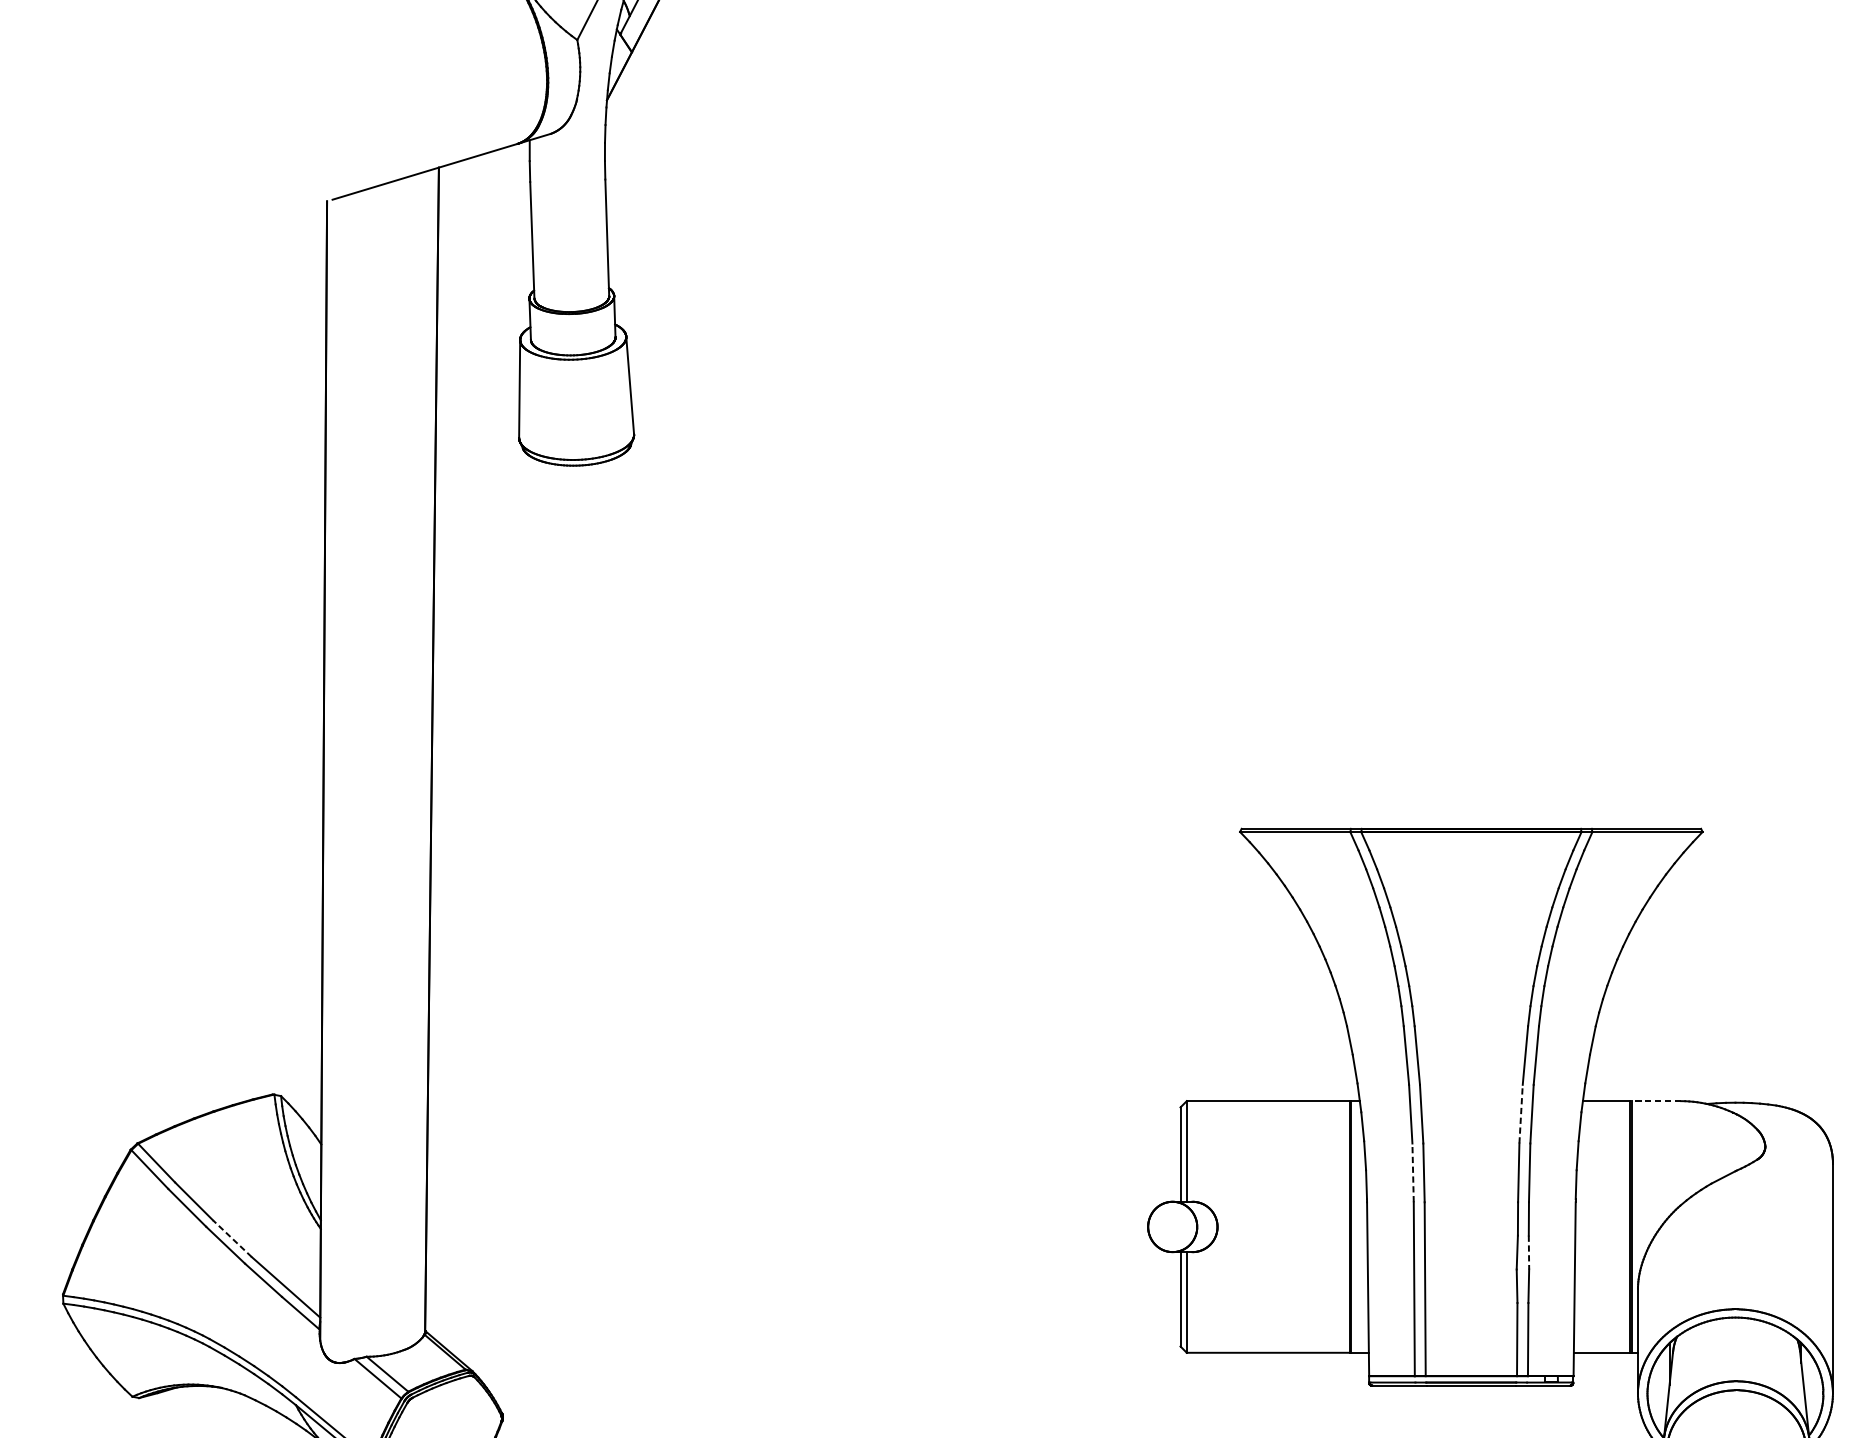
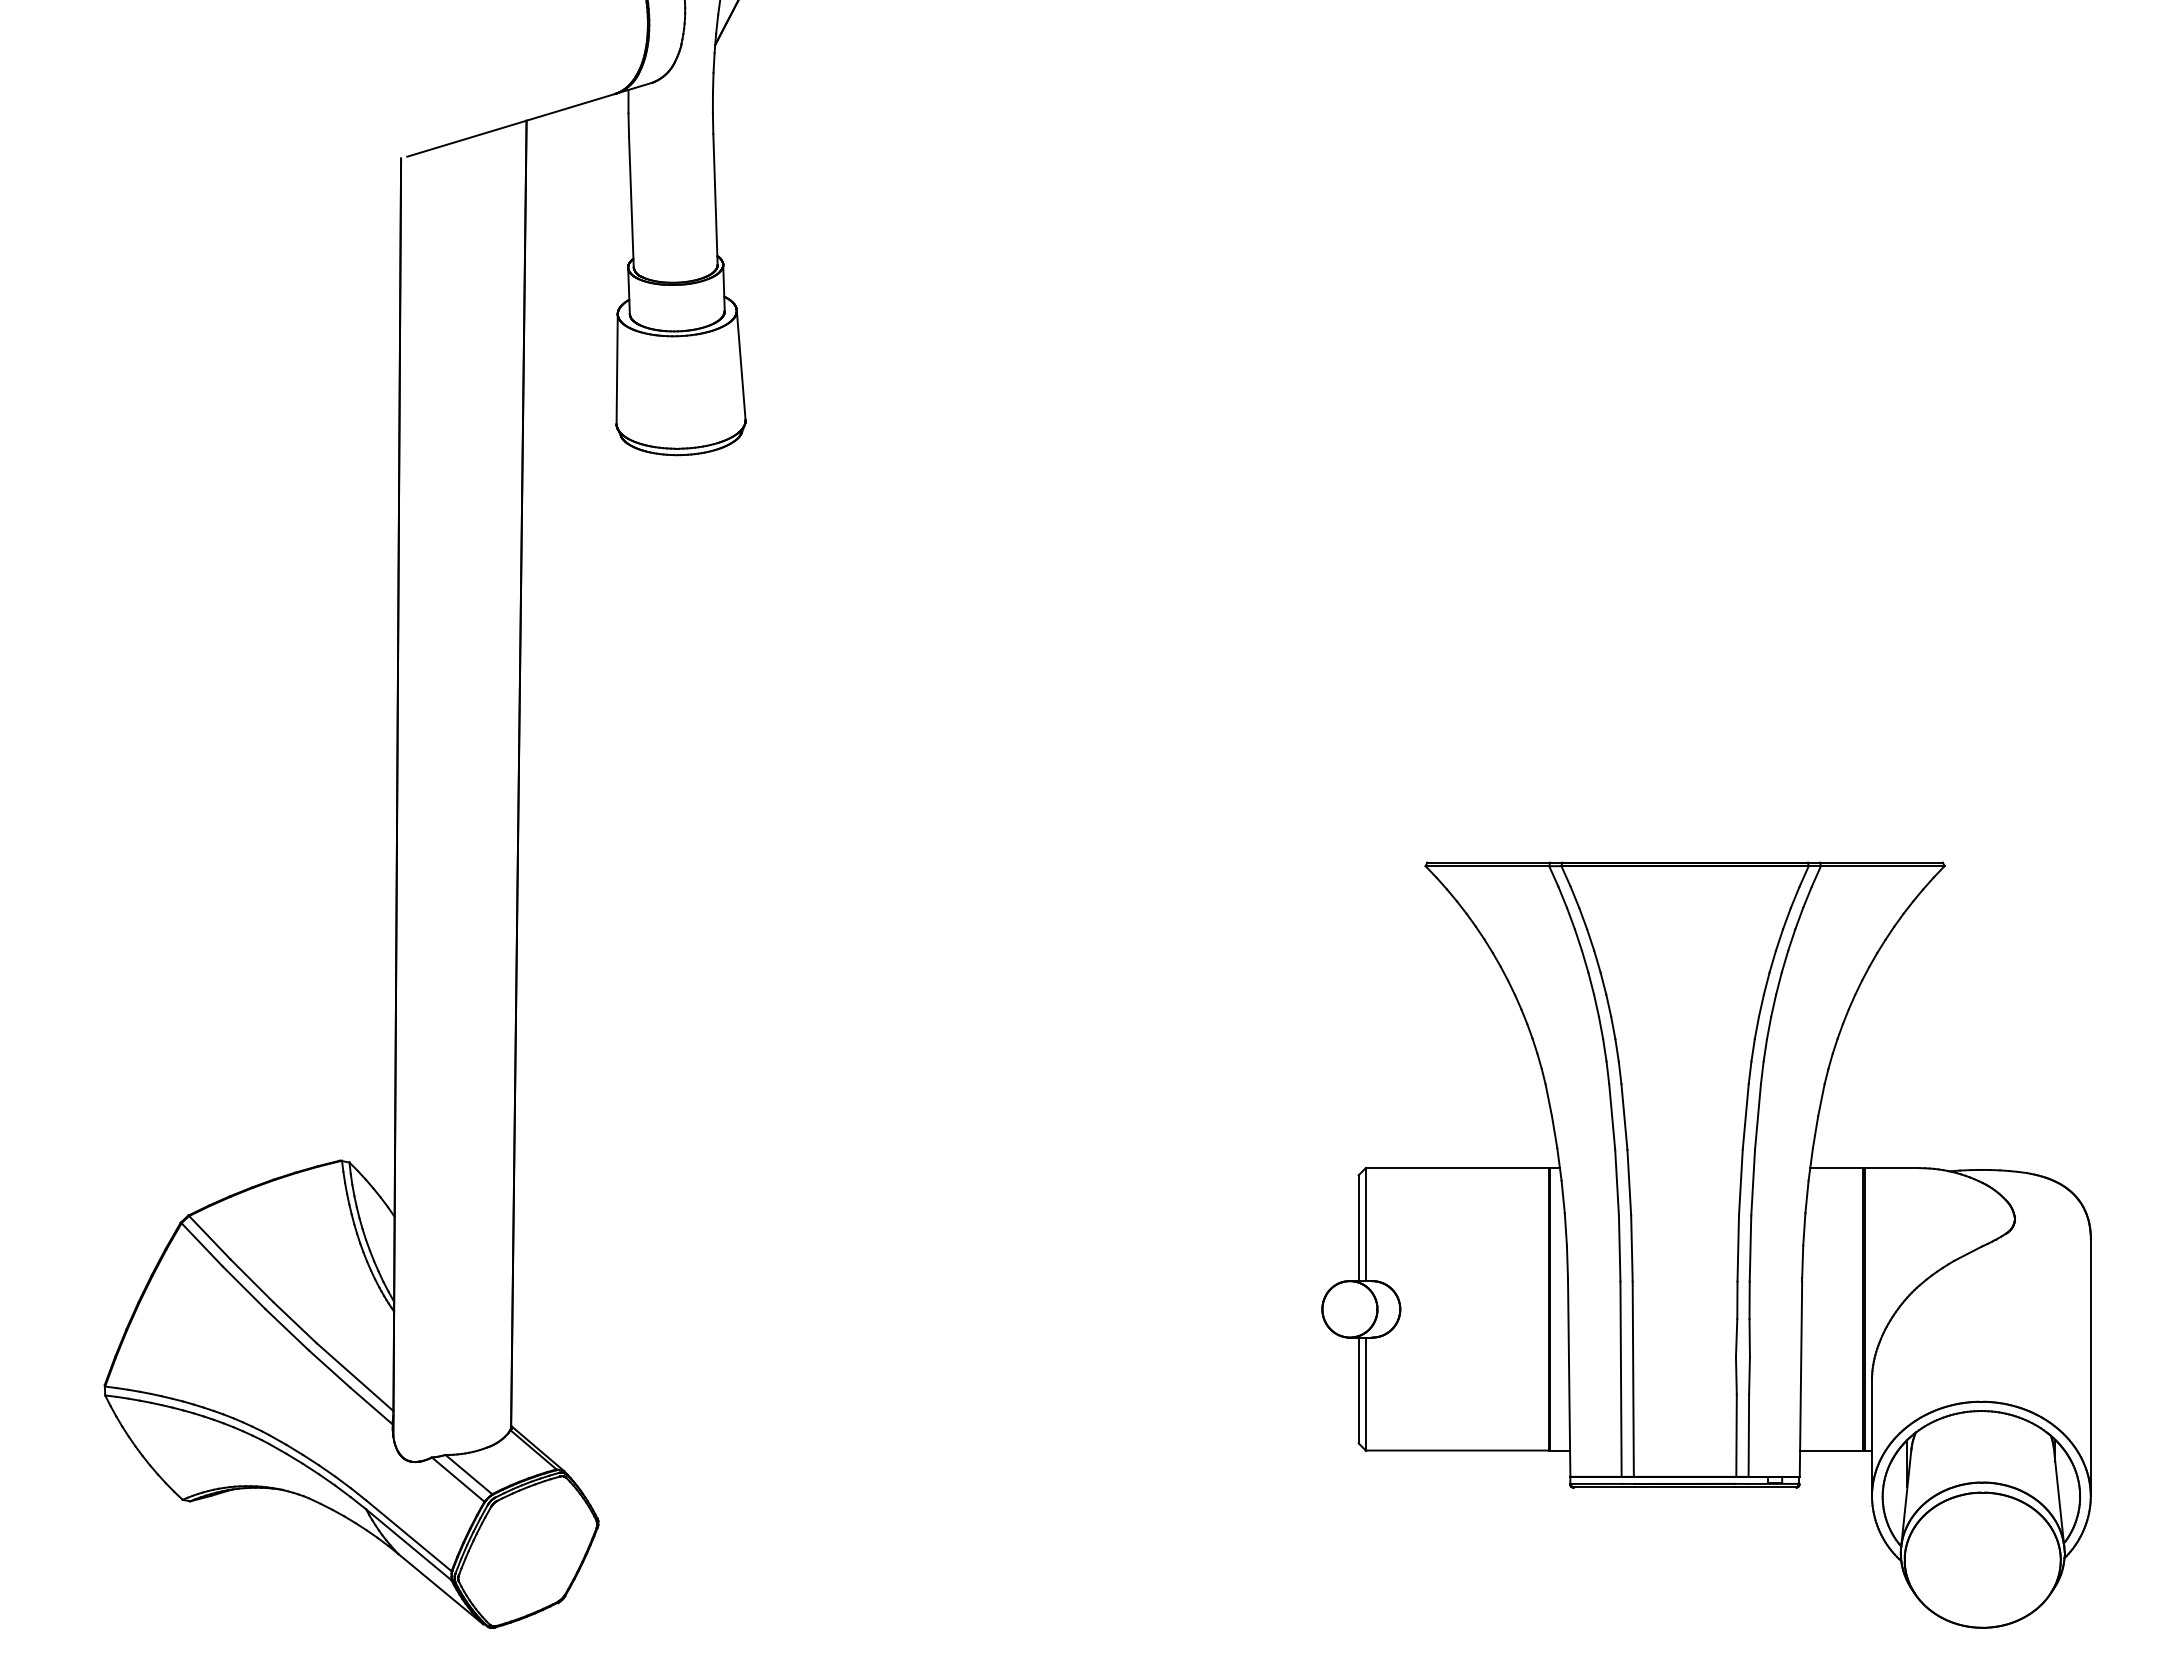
line: (1656, 1101) -> (1892, 1168), dashed -> solid
line: (1520, 1113) -> (1740, 1182), dashed -> solid
line: (1412, 1172) -> (1619, 1248), dashed -> solid
line: (232, 1238) -> (294, 1322), dashed -> solid
line: (1528, 1252) -> (1749, 1338), dashed -> solid

